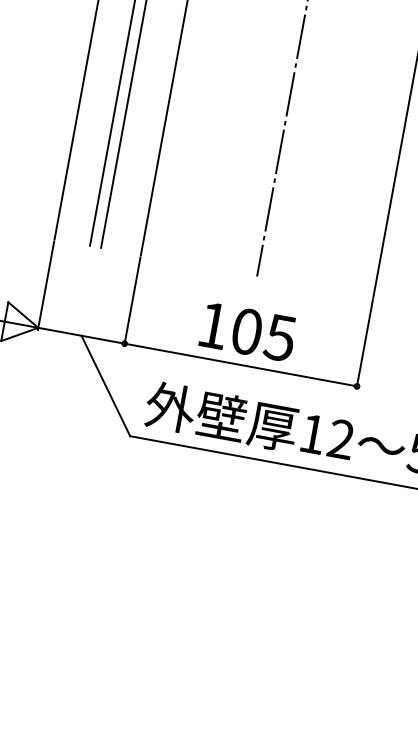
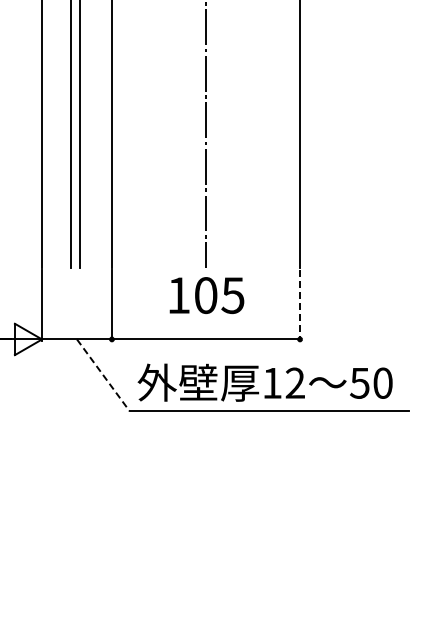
text: (247, 331) -> (206, 295), moved
line: (365, 344) -> (300, 305), solid -> dashed
line: (106, 386) -> (103, 375), solid -> dashed

